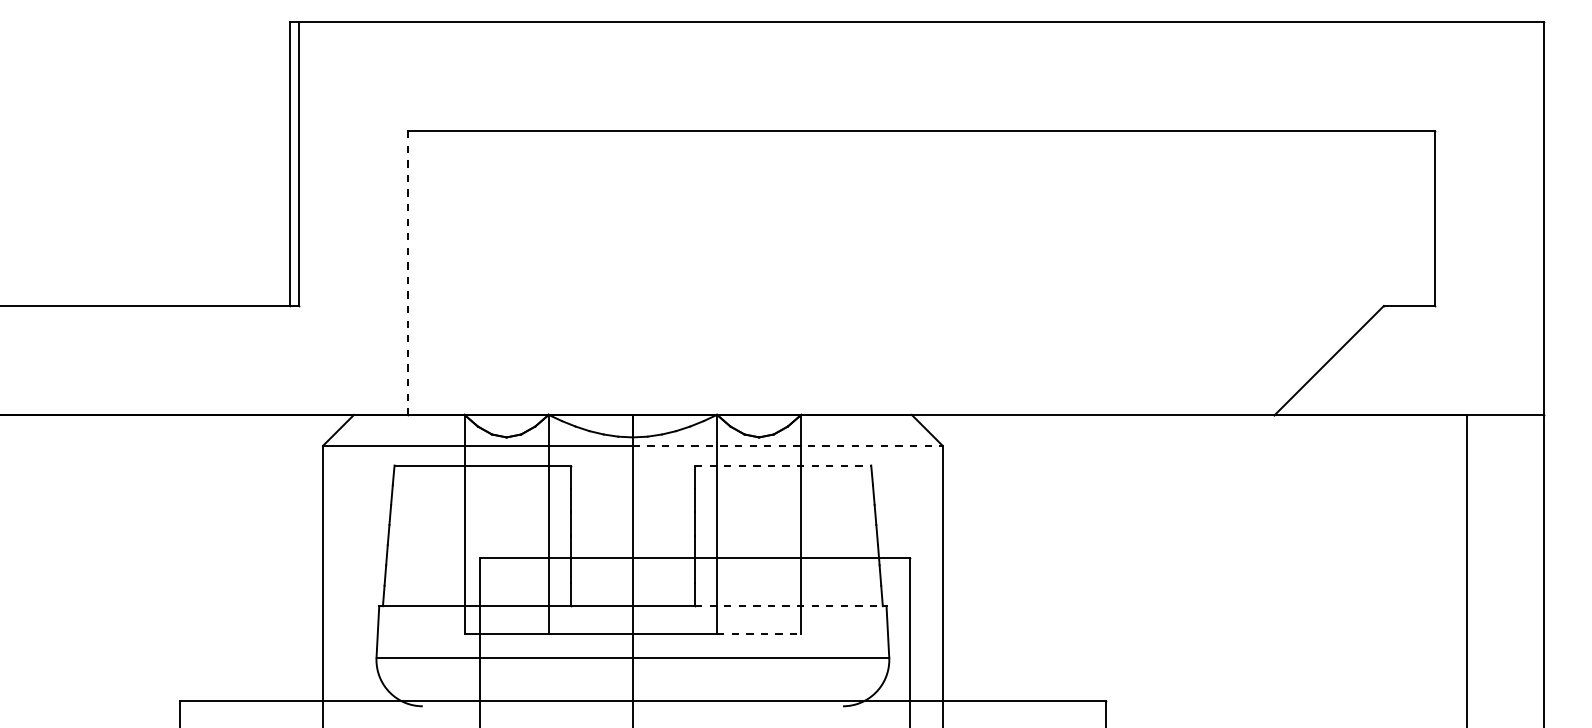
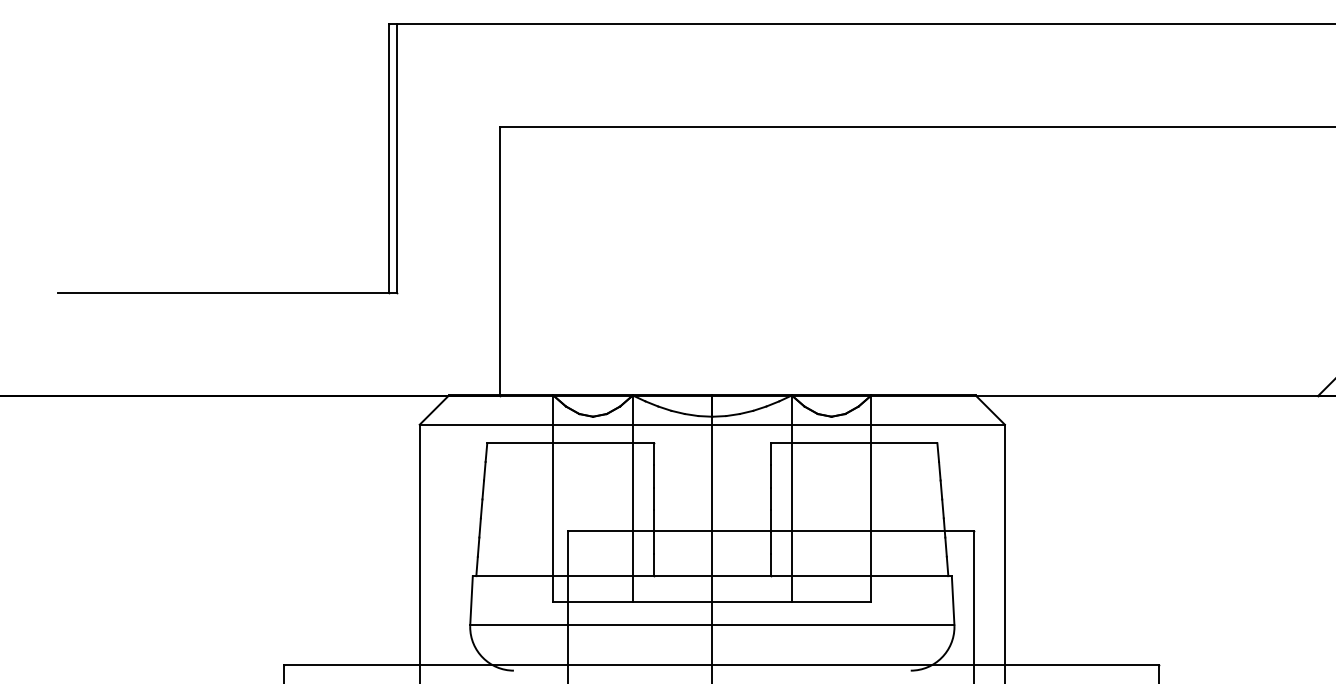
line: (408, 272) -> (500, 261), dashed -> solid
line: (787, 445) -> (858, 424), dashed -> solid
line: (783, 465) -> (854, 443), dashed -> solid
line: (788, 606) -> (859, 576), dashed -> solid
line: (759, 633) -> (831, 601), dashed -> solid

